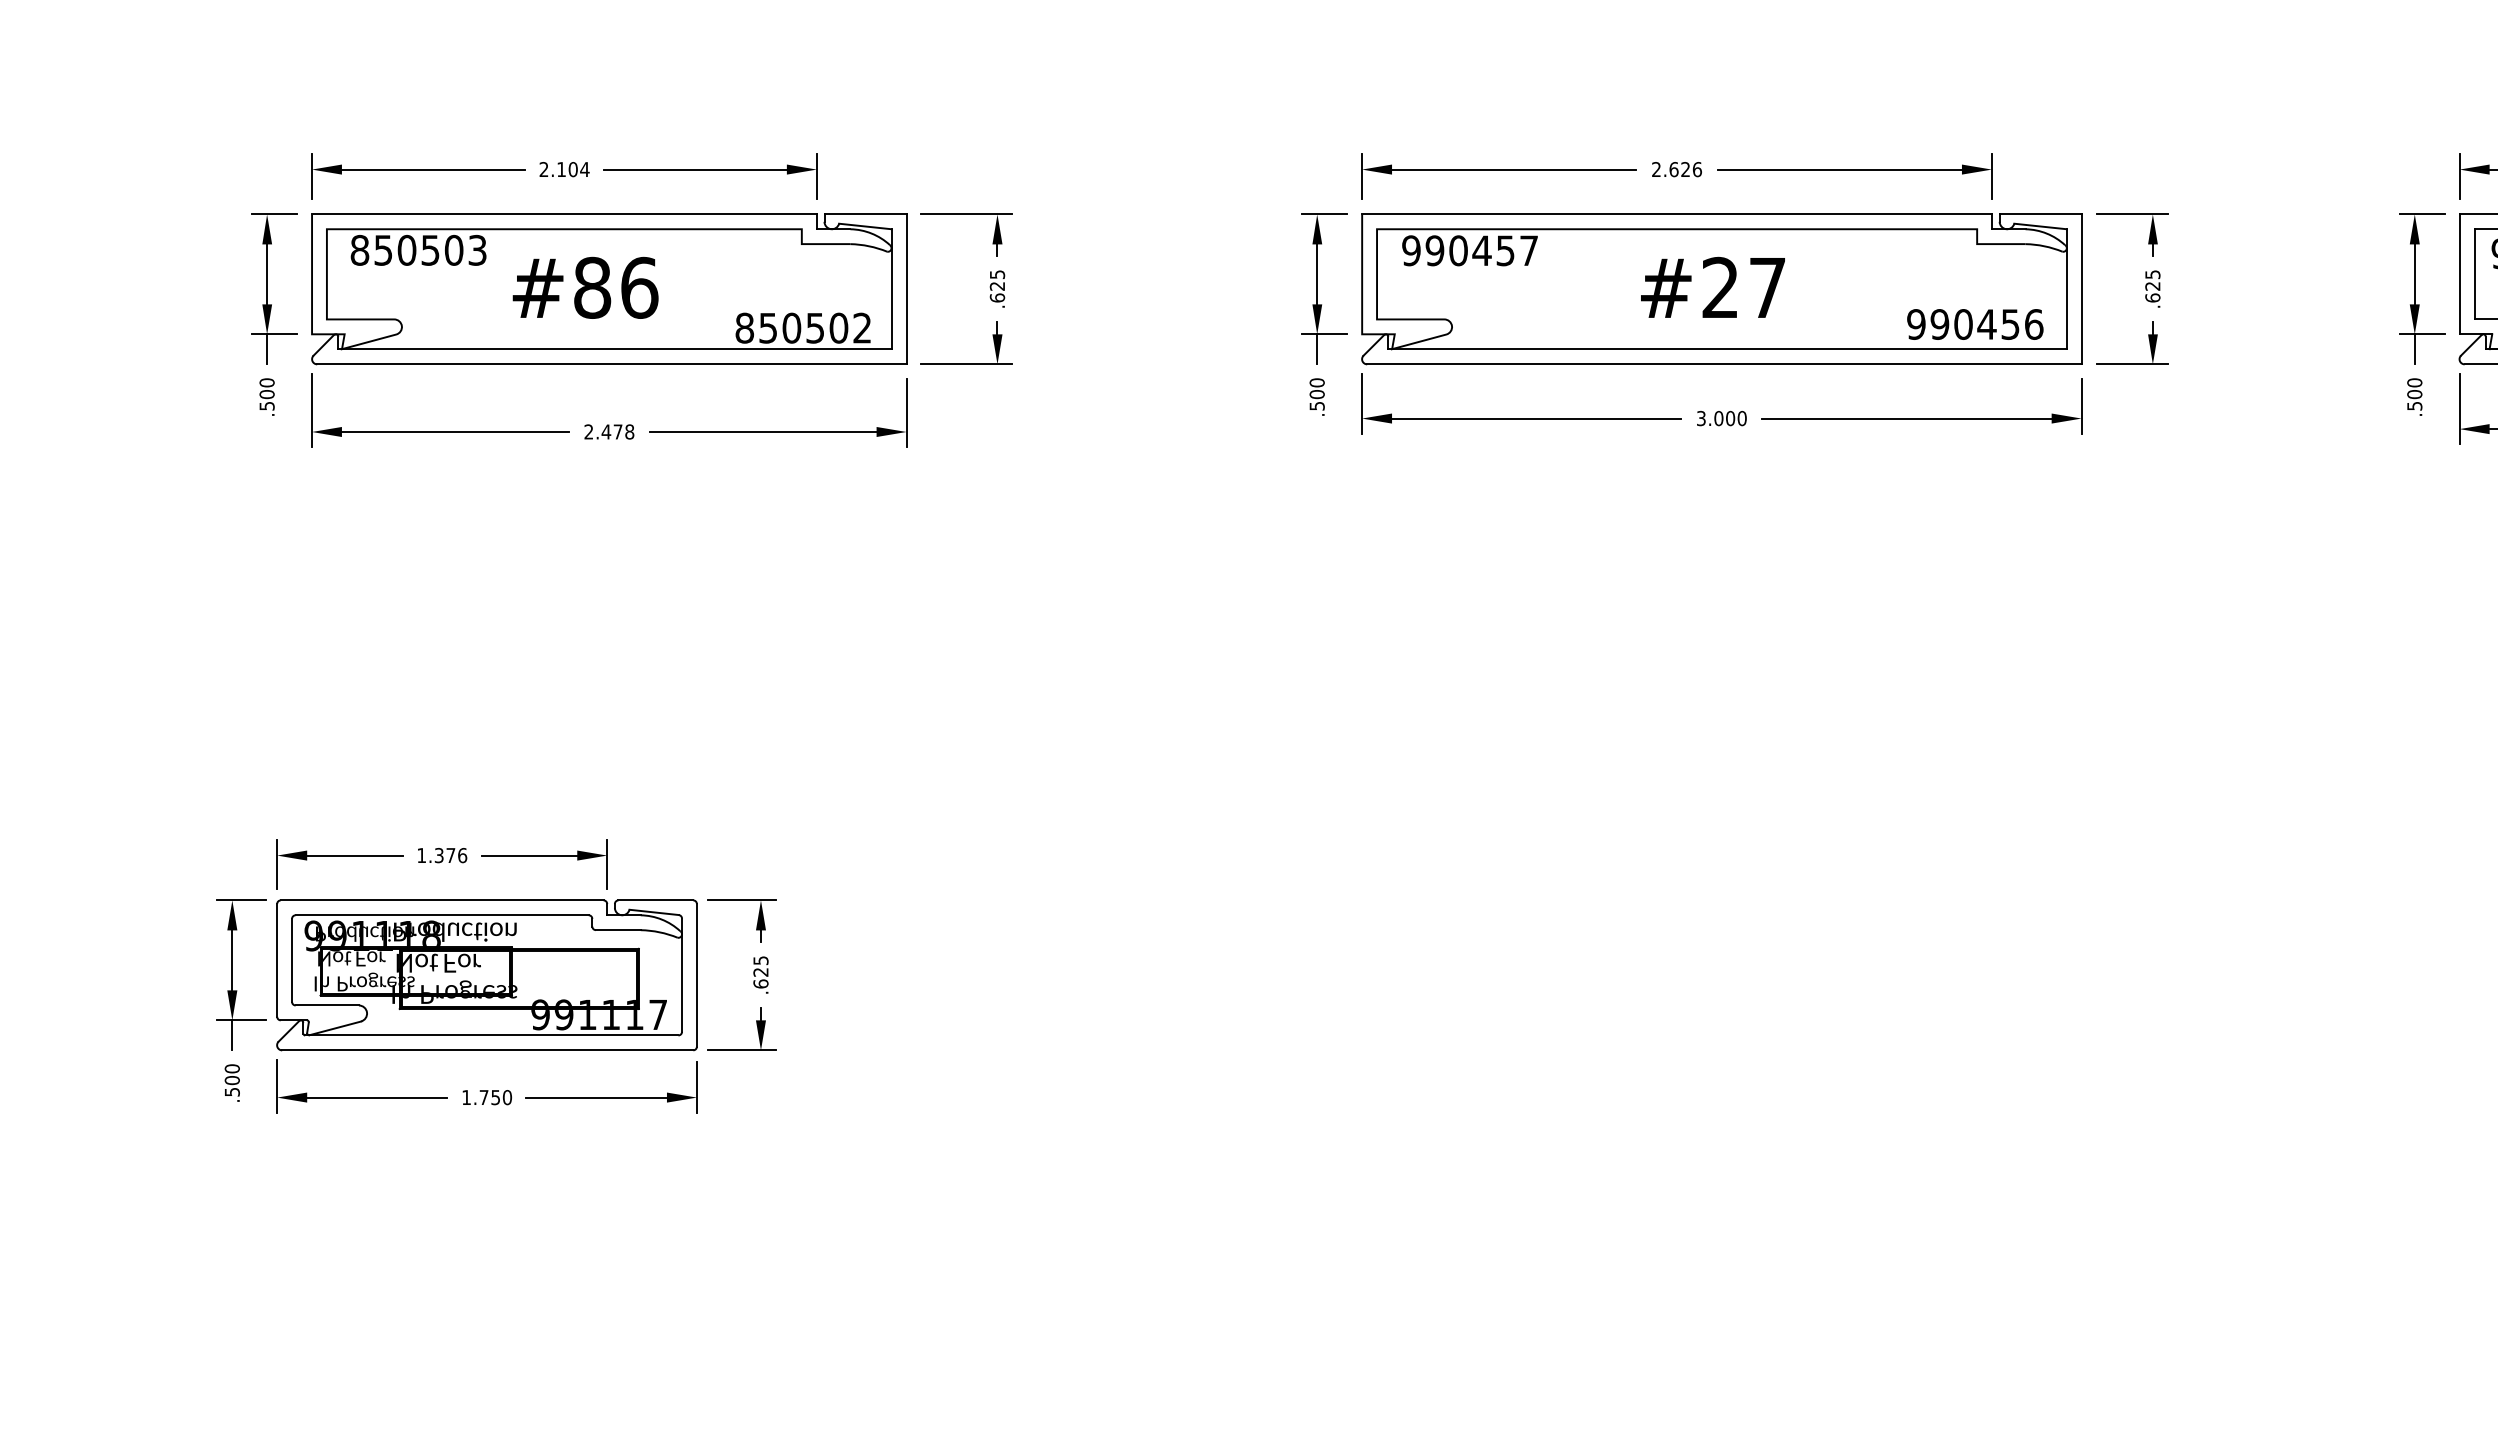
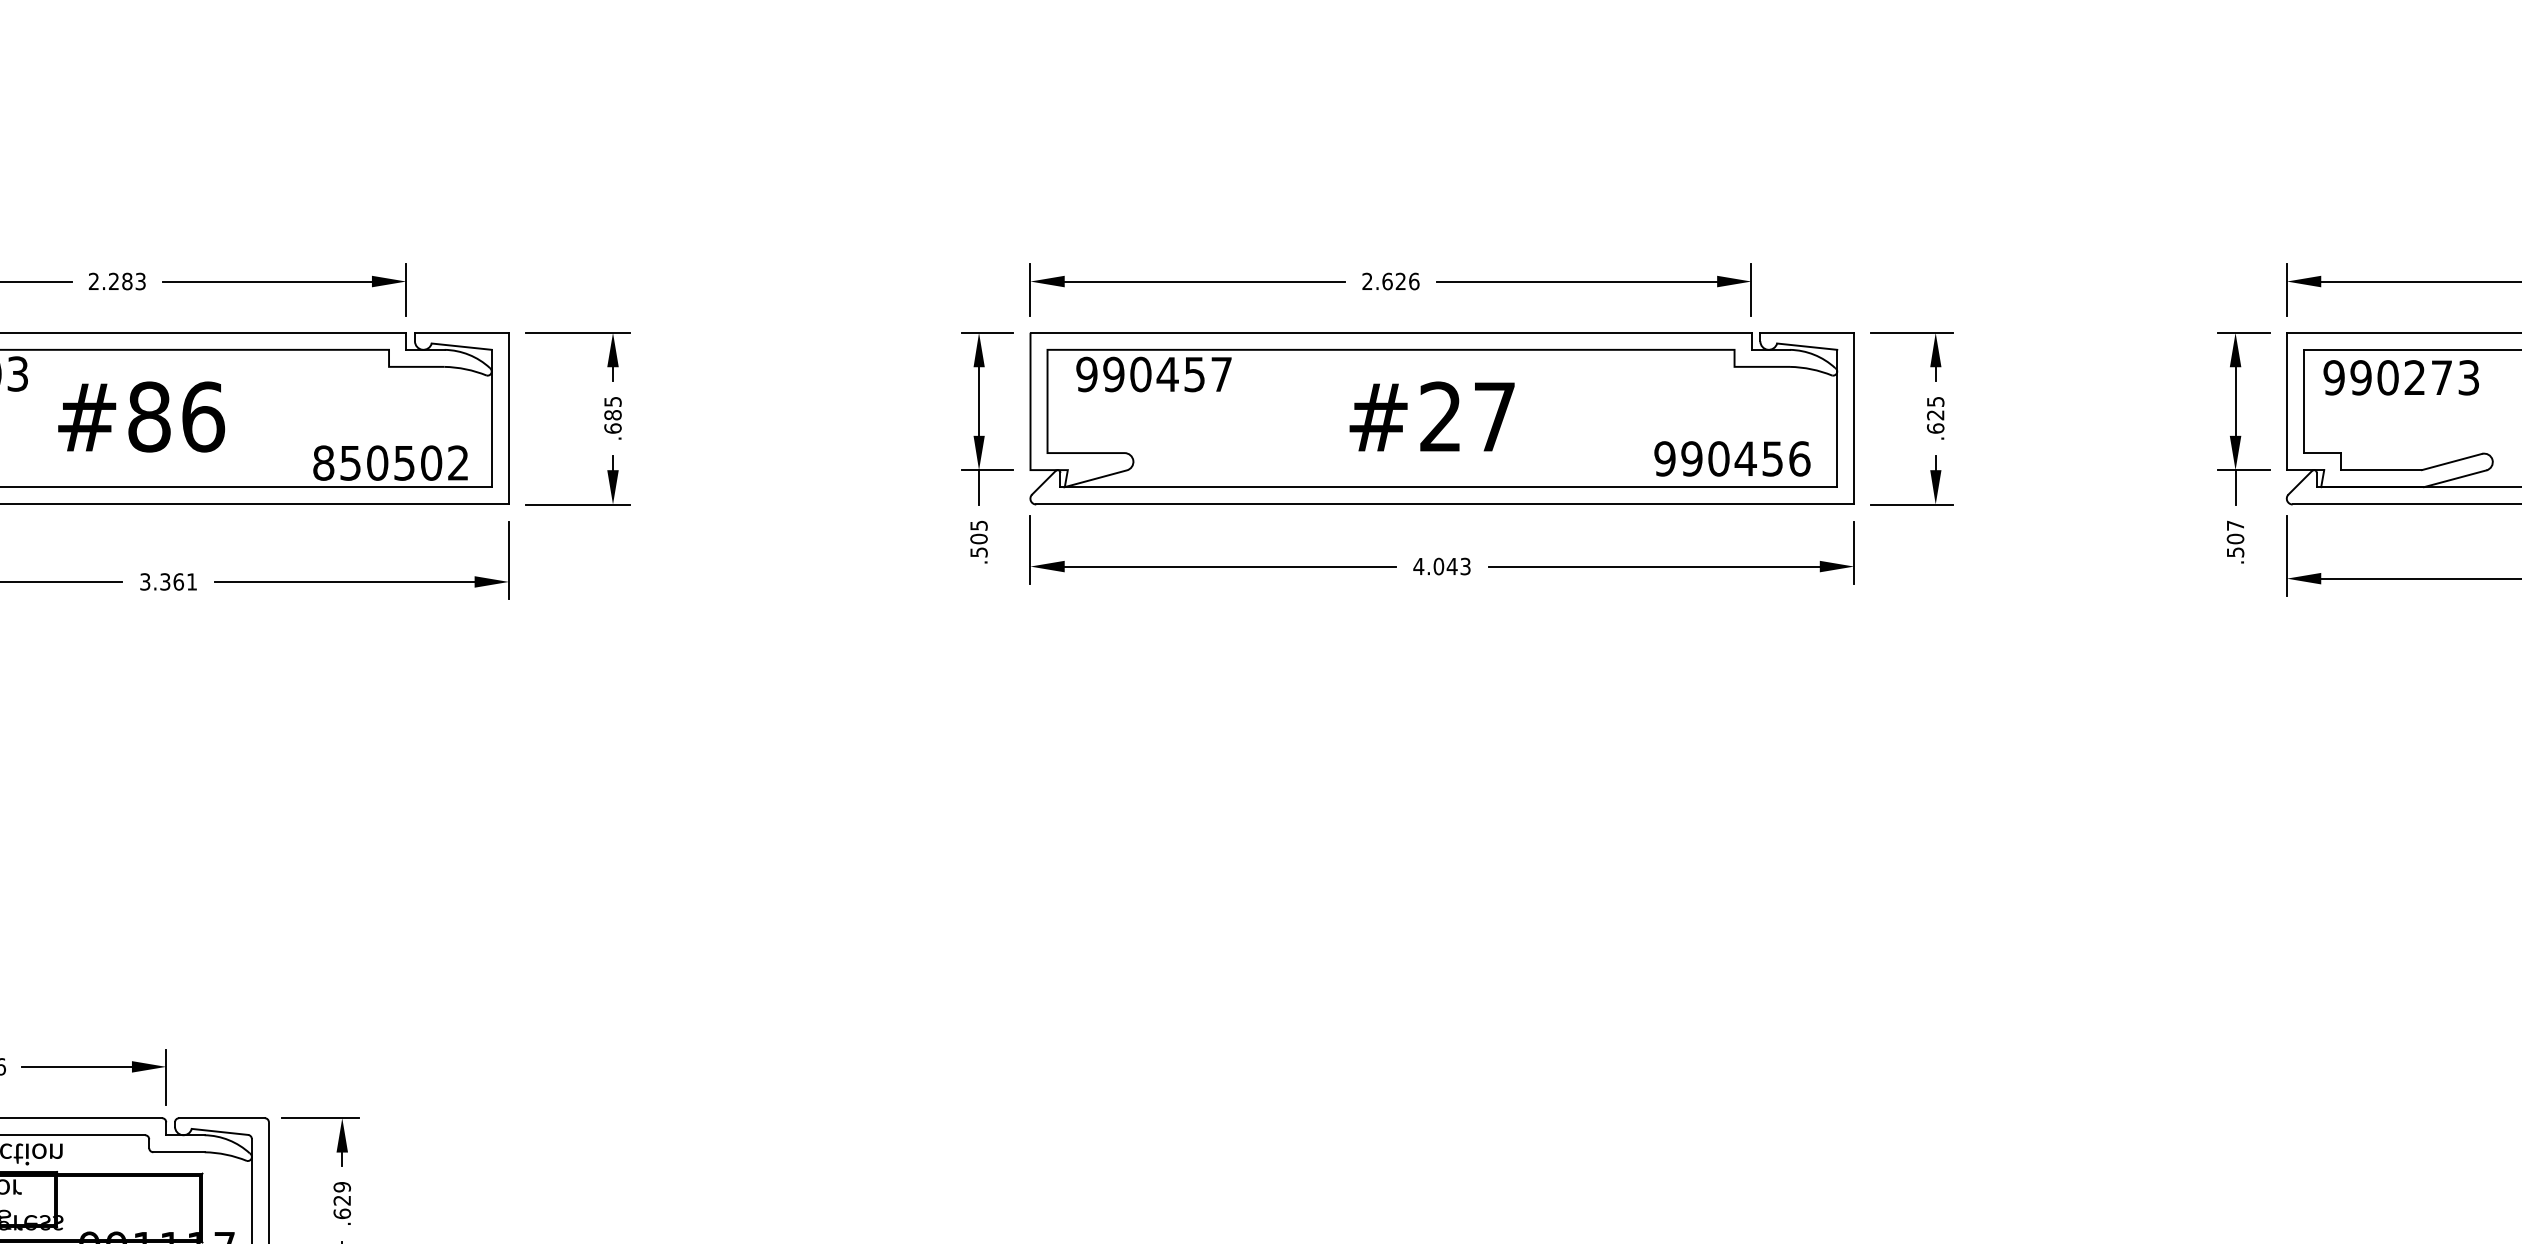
text: (573, 169) -> (127, 281), 2.104 -> 2.283
text: (997, 285) -> (613, 414), .625 -> .685
text: (1316, 382) -> (978, 525), .500 -> .505
text: (2414, 382) -> (2235, 525), .500 -> .507
text: (1721, 418) -> (1441, 566), 3.000 -> 4.043
text: (609, 431) -> (168, 581), 2.478 -> 3.361
text: (760, 960) -> (341, 1186), .625 -> .629

